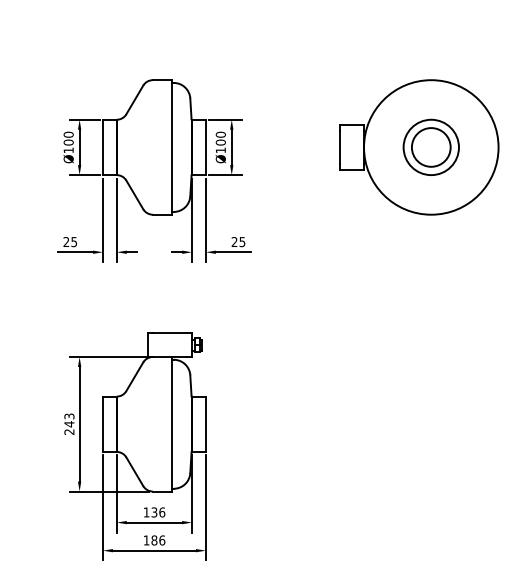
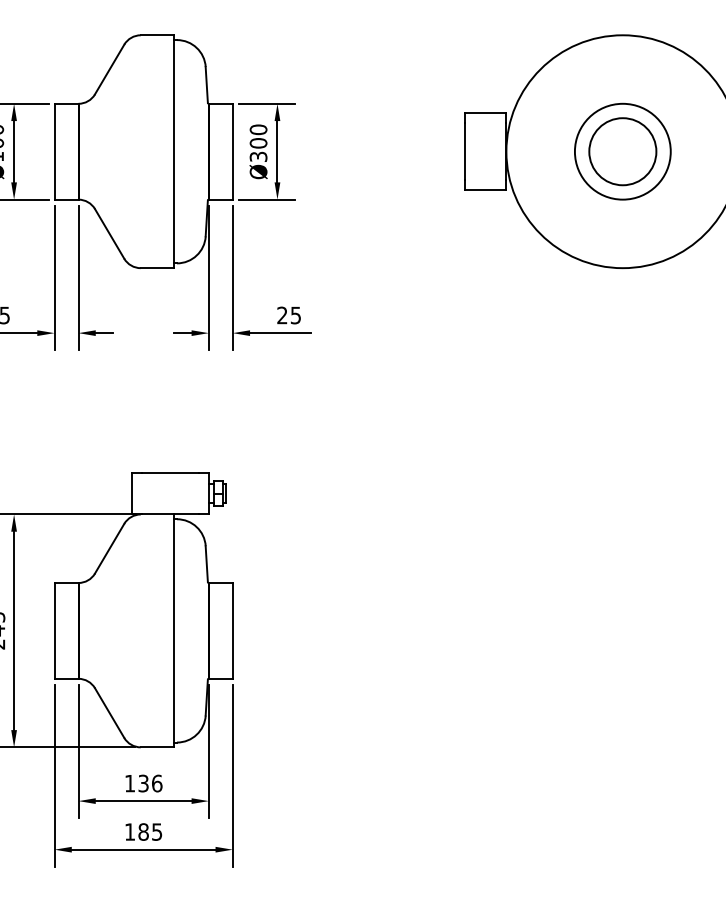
text: (220, 150) -> (257, 157), Ø100 -> Ø300
text: (162, 540) -> (157, 832), 186 -> 185

